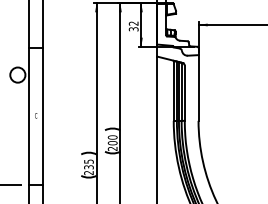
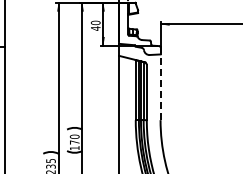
text: (133, 26) -> (95, 25), 32 -> 40
line: (198, 88) -> (160, 87), solid -> dashed
text: (112, 145) -> (74, 144), 200 -> 170

